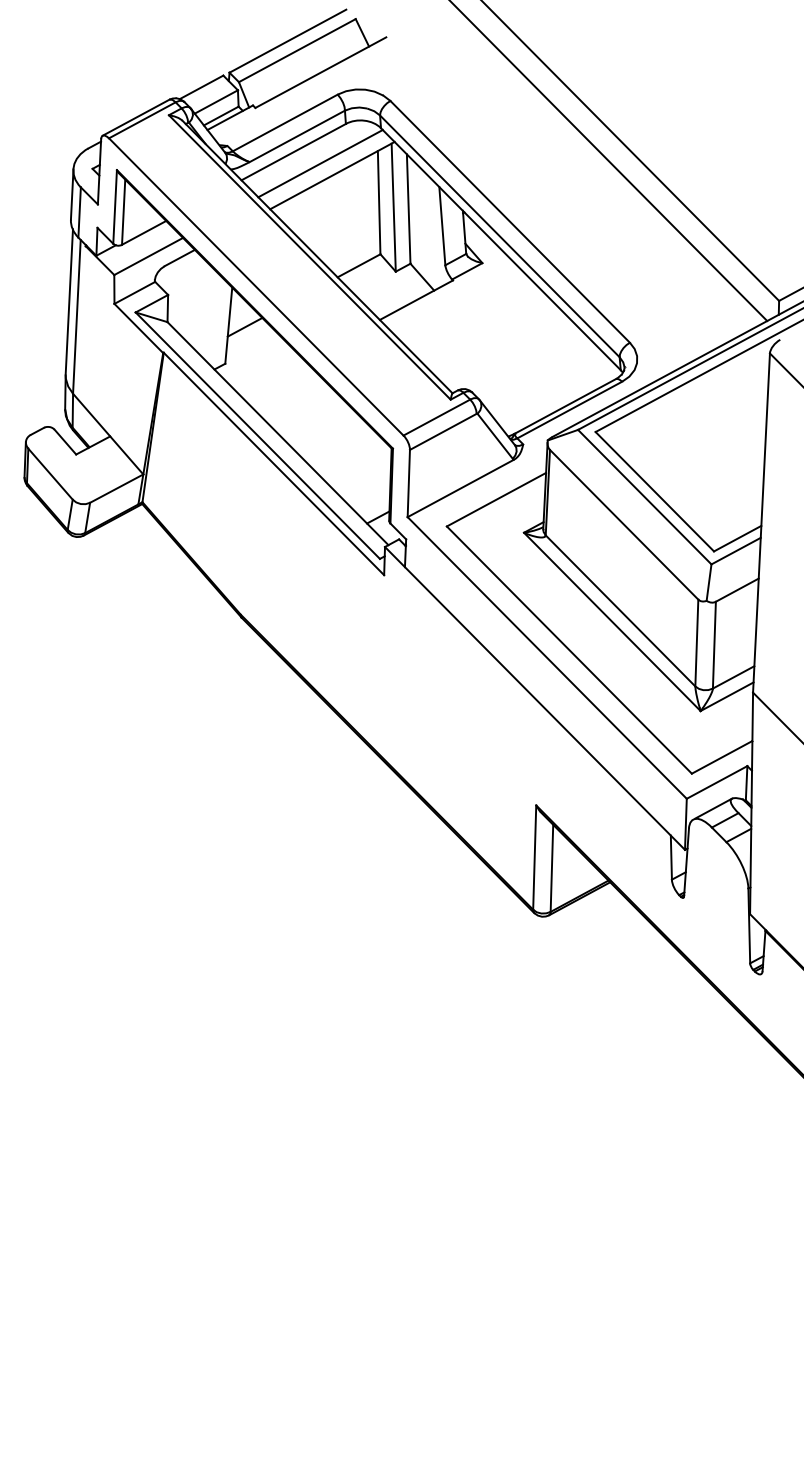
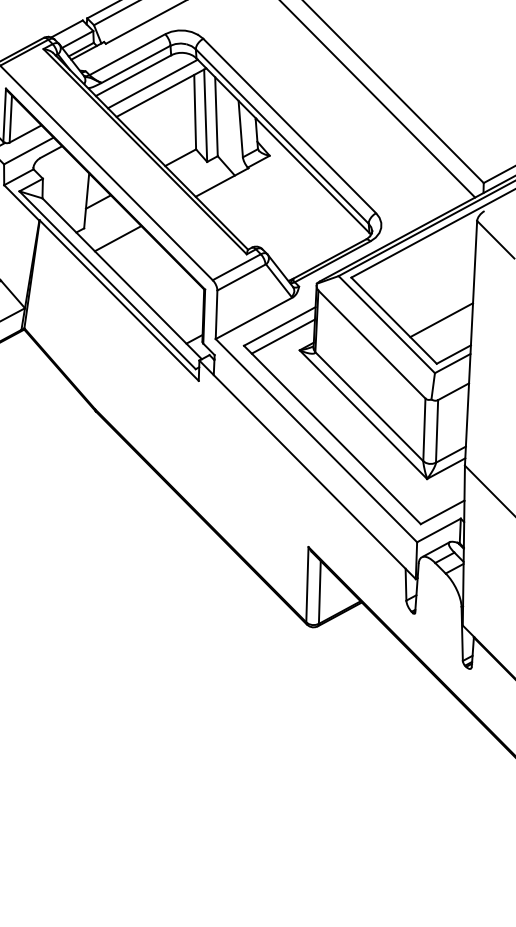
line: (272, 377) -> (118, 238), added
line: (720, 490) -> (441, 319), added
line: (501, 513) -> (283, 336), added

